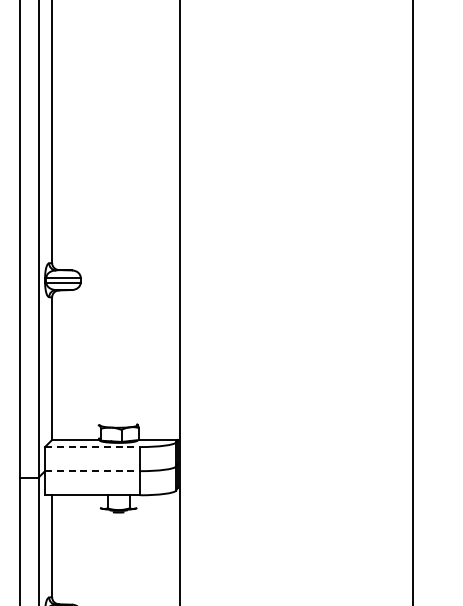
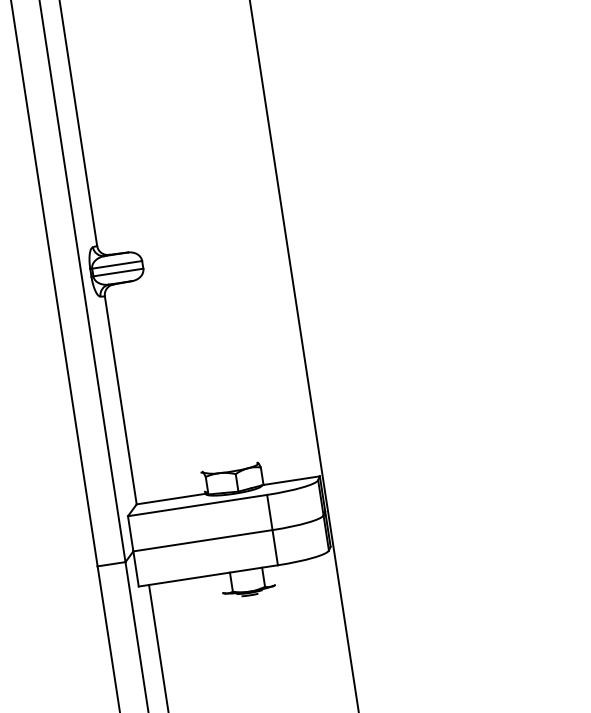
line: (92, 447) -> (197, 506), dashed -> solid
line: (92, 471) -> (202, 541), dashed -> solid

